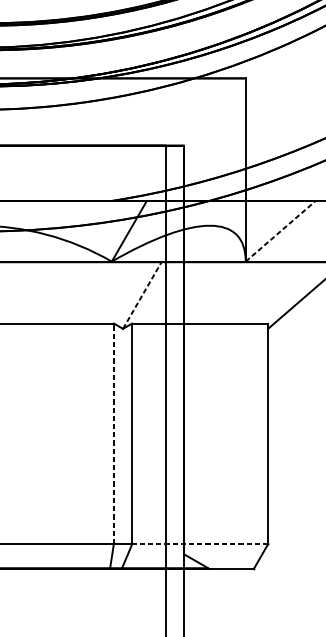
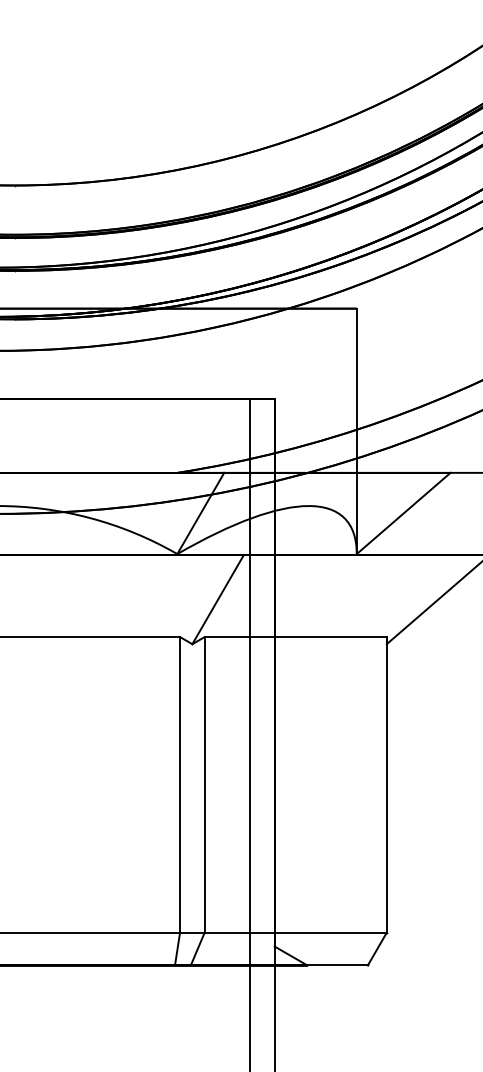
line: (281, 231) -> (404, 513), dashed -> solid
line: (142, 295) -> (218, 599), dashed -> solid
line: (114, 433) -> (180, 784), dashed -> solid
line: (200, 544) -> (295, 932), dashed -> solid

